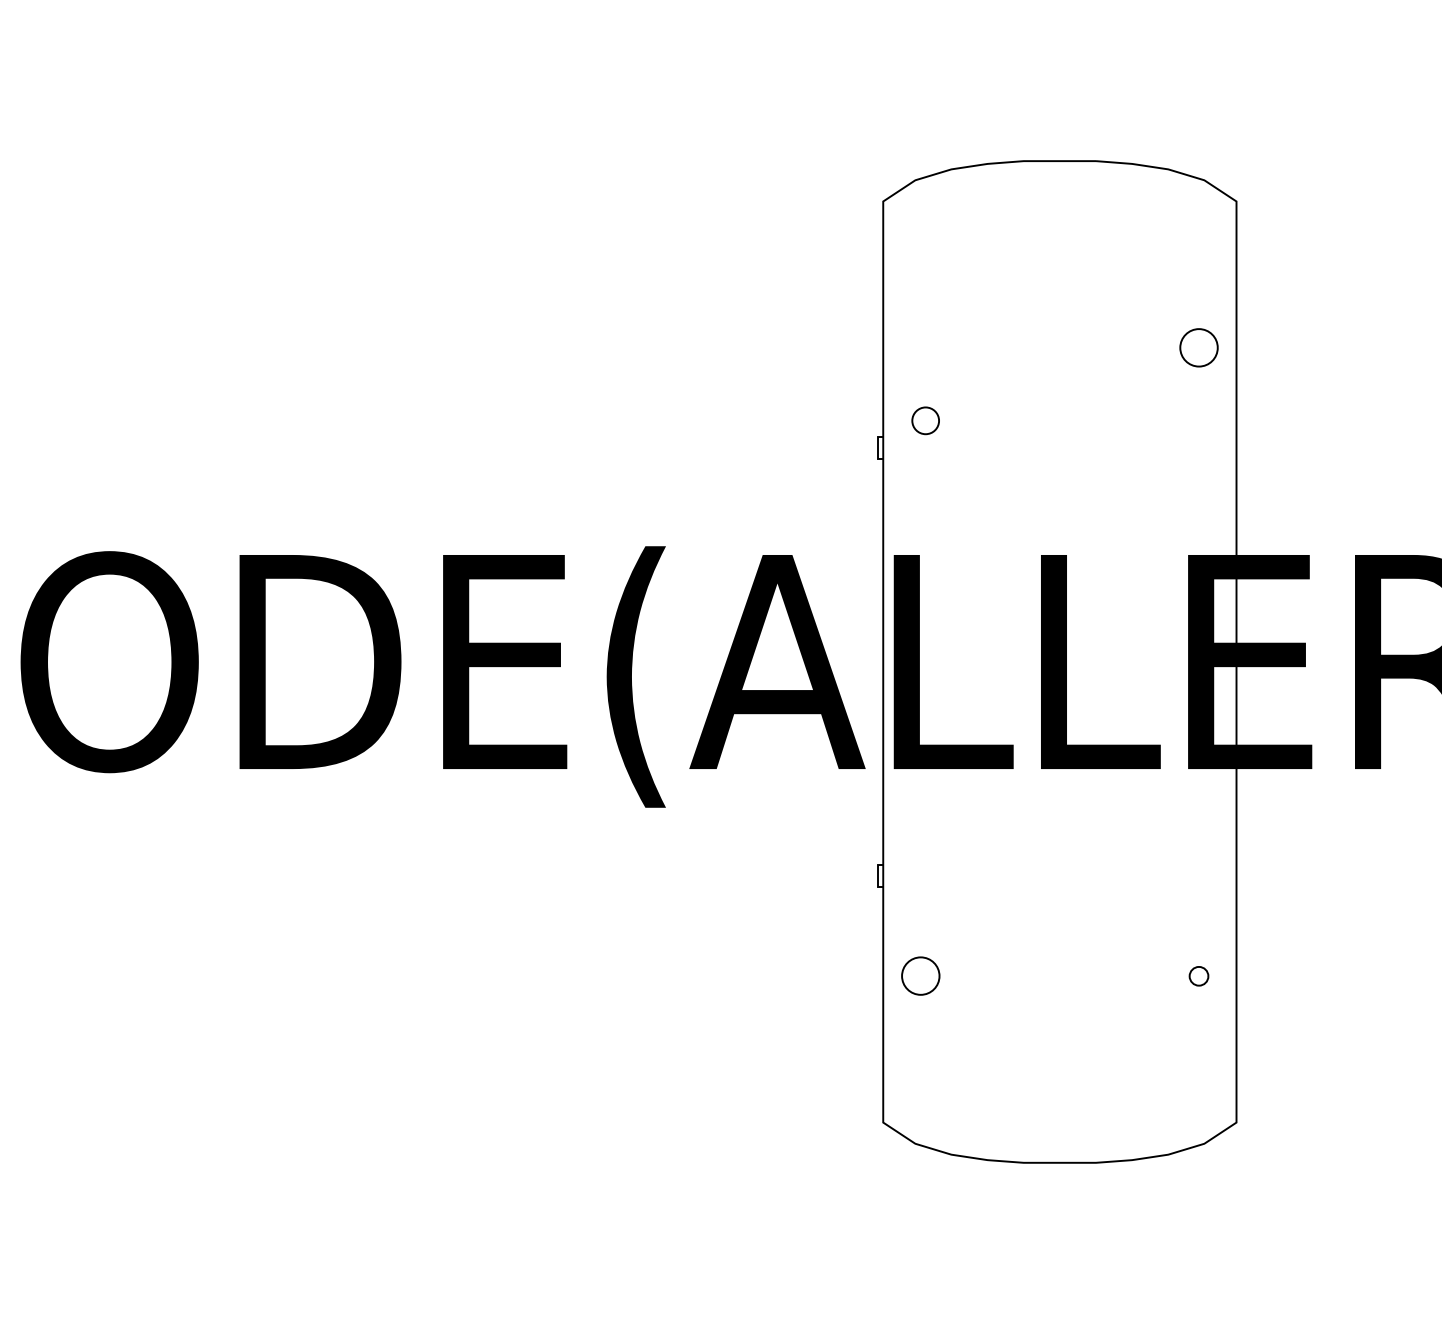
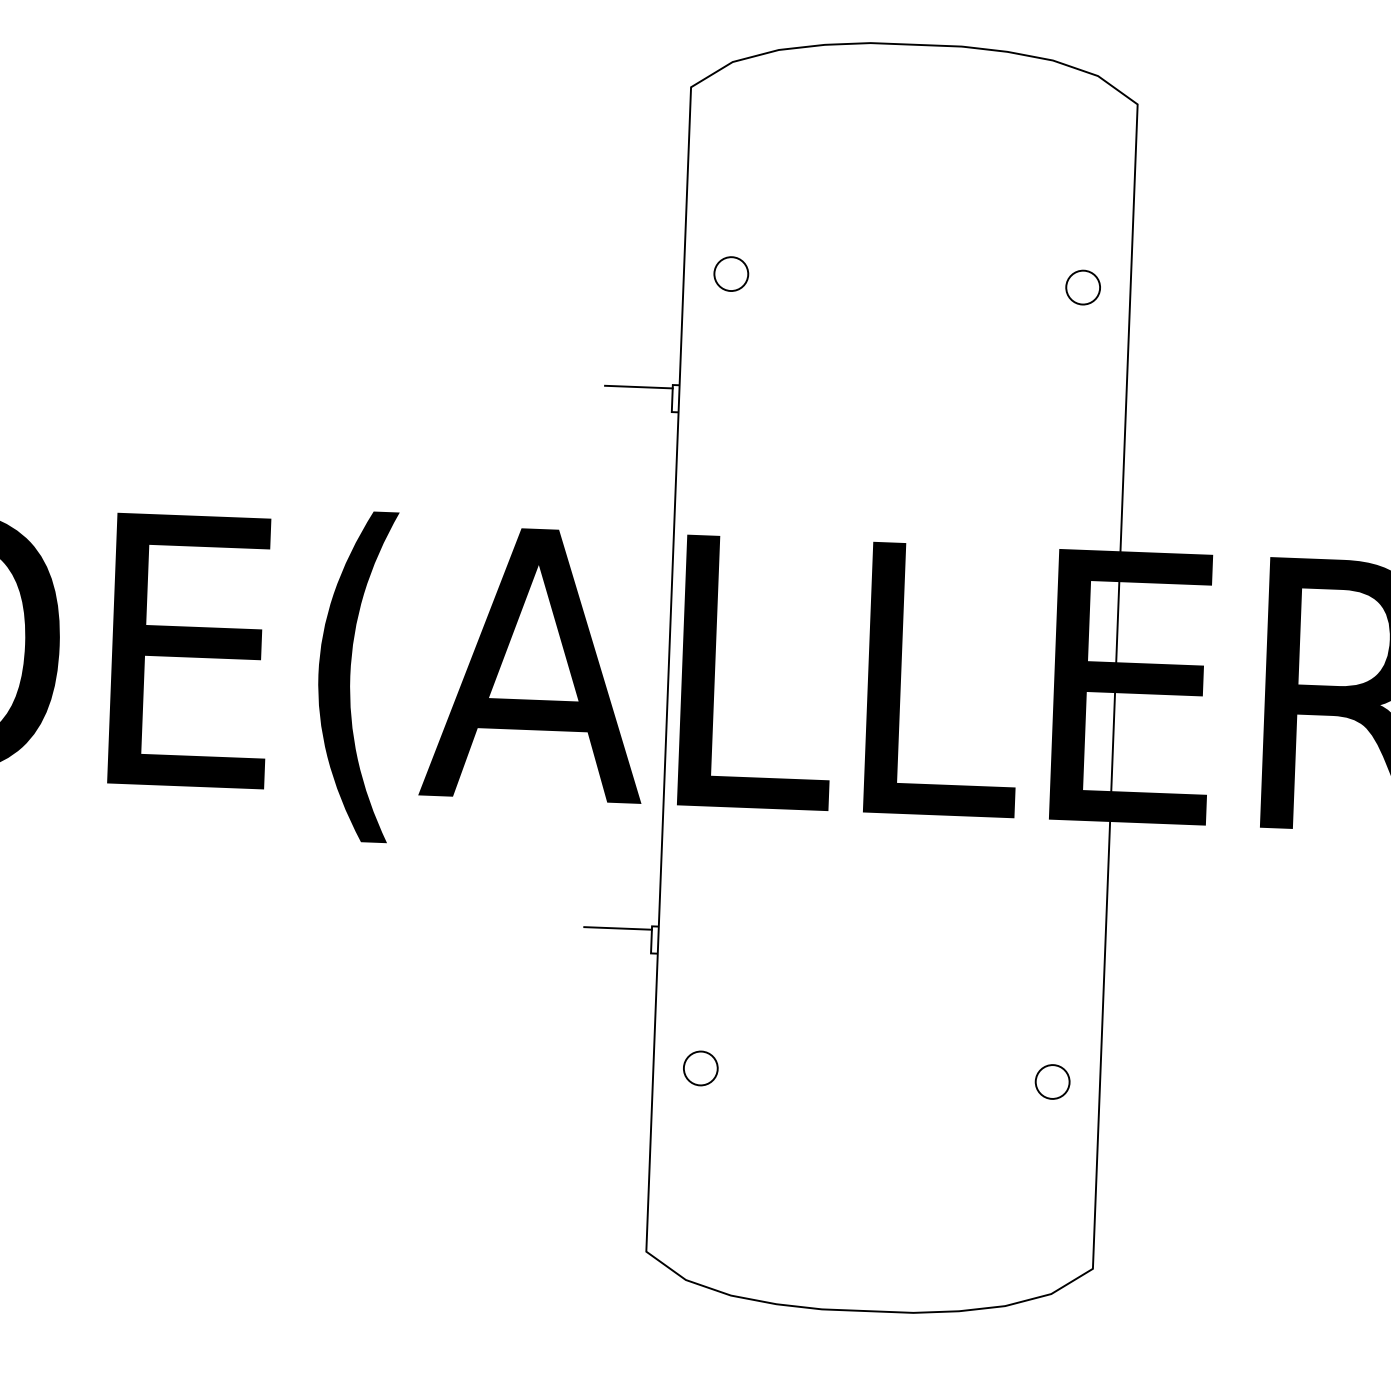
circle: (1198, 347) -> (1082, 287), size x0.71
circle: (925, 420) -> (731, 273), moved
line: (850, 439) -> (638, 386), added
line: (850, 868) -> (617, 928), added
circle: (920, 976) -> (700, 1068), size x0.71
circle: (1198, 976) -> (1051, 1082), size x1.43

